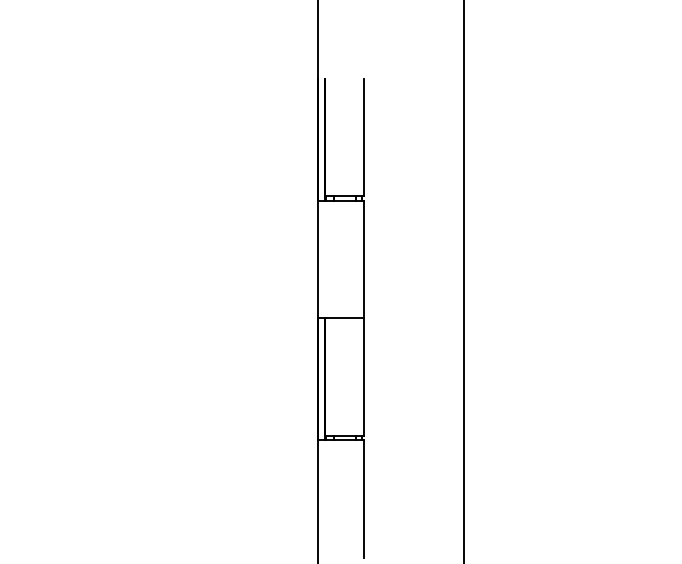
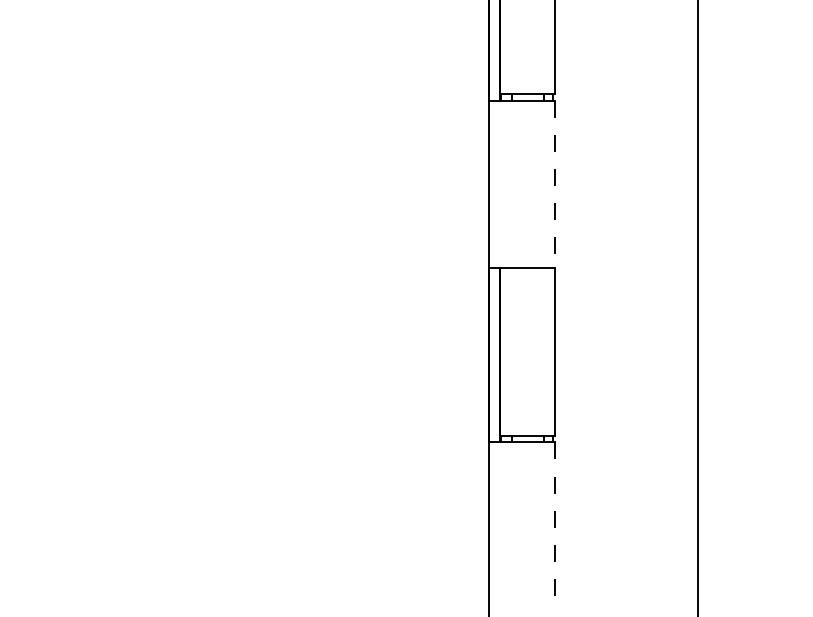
line: (364, 259) -> (555, 184), solid -> dashed
line: (364, 498) -> (555, 525), solid -> dashed

